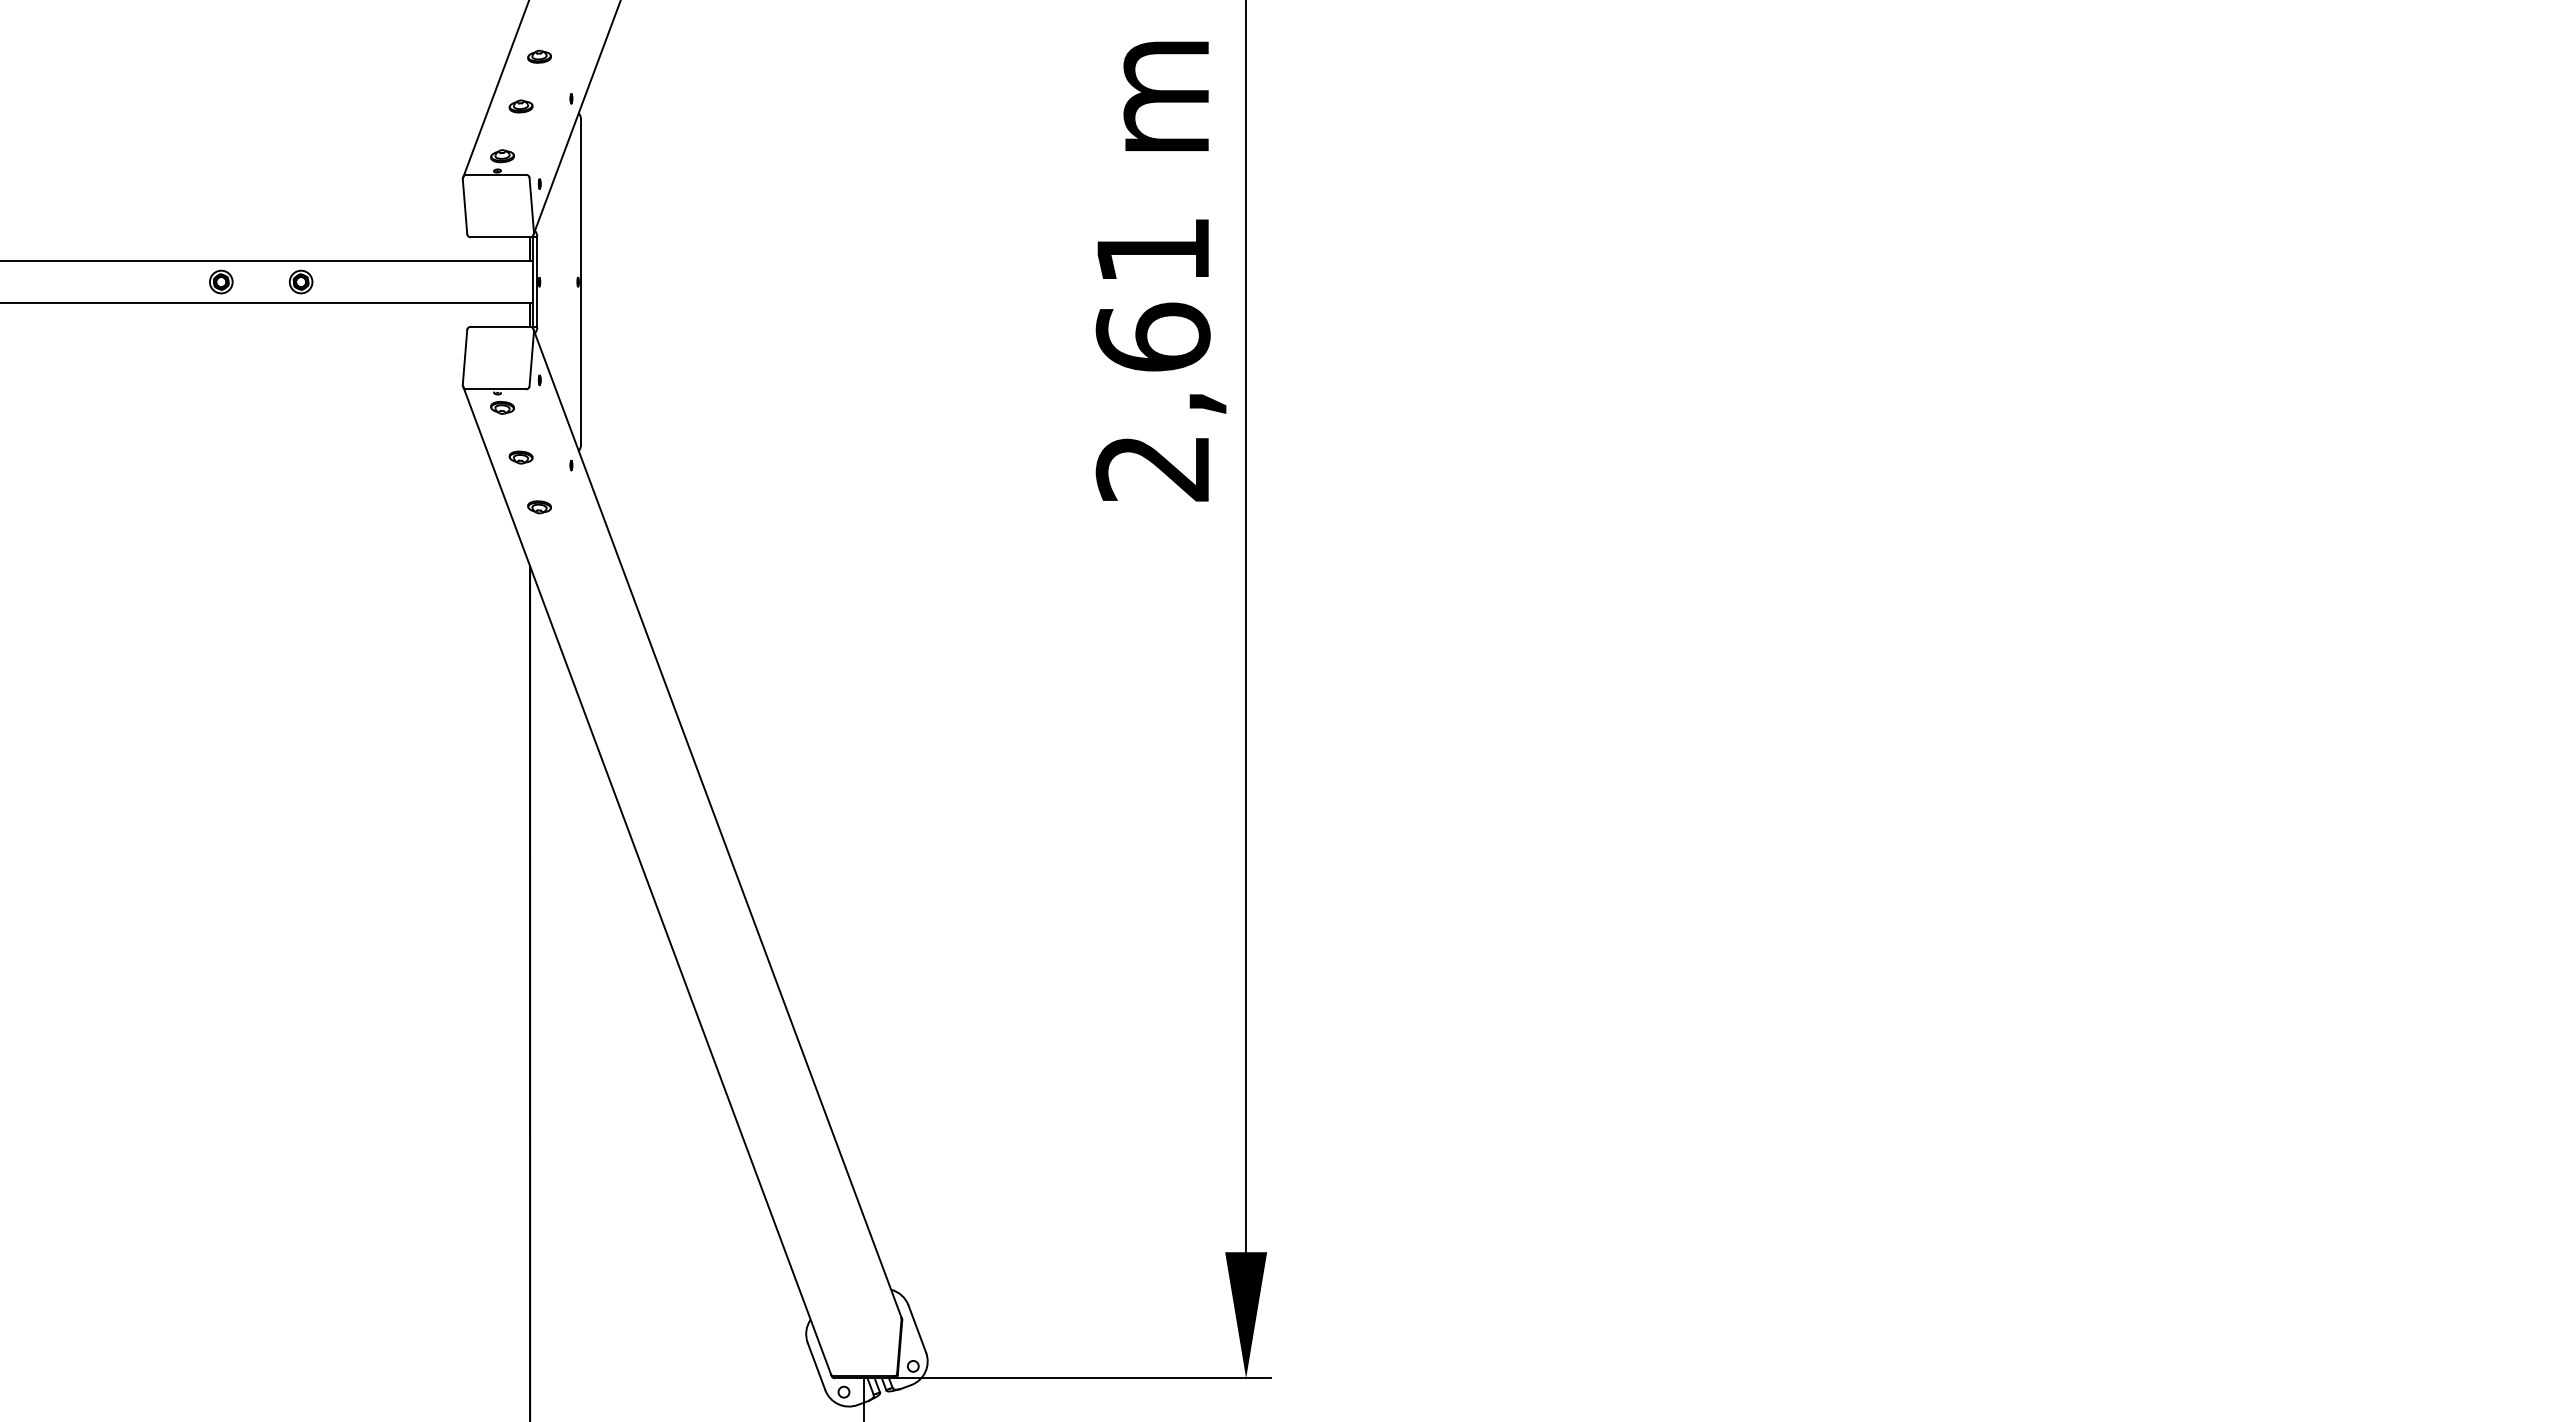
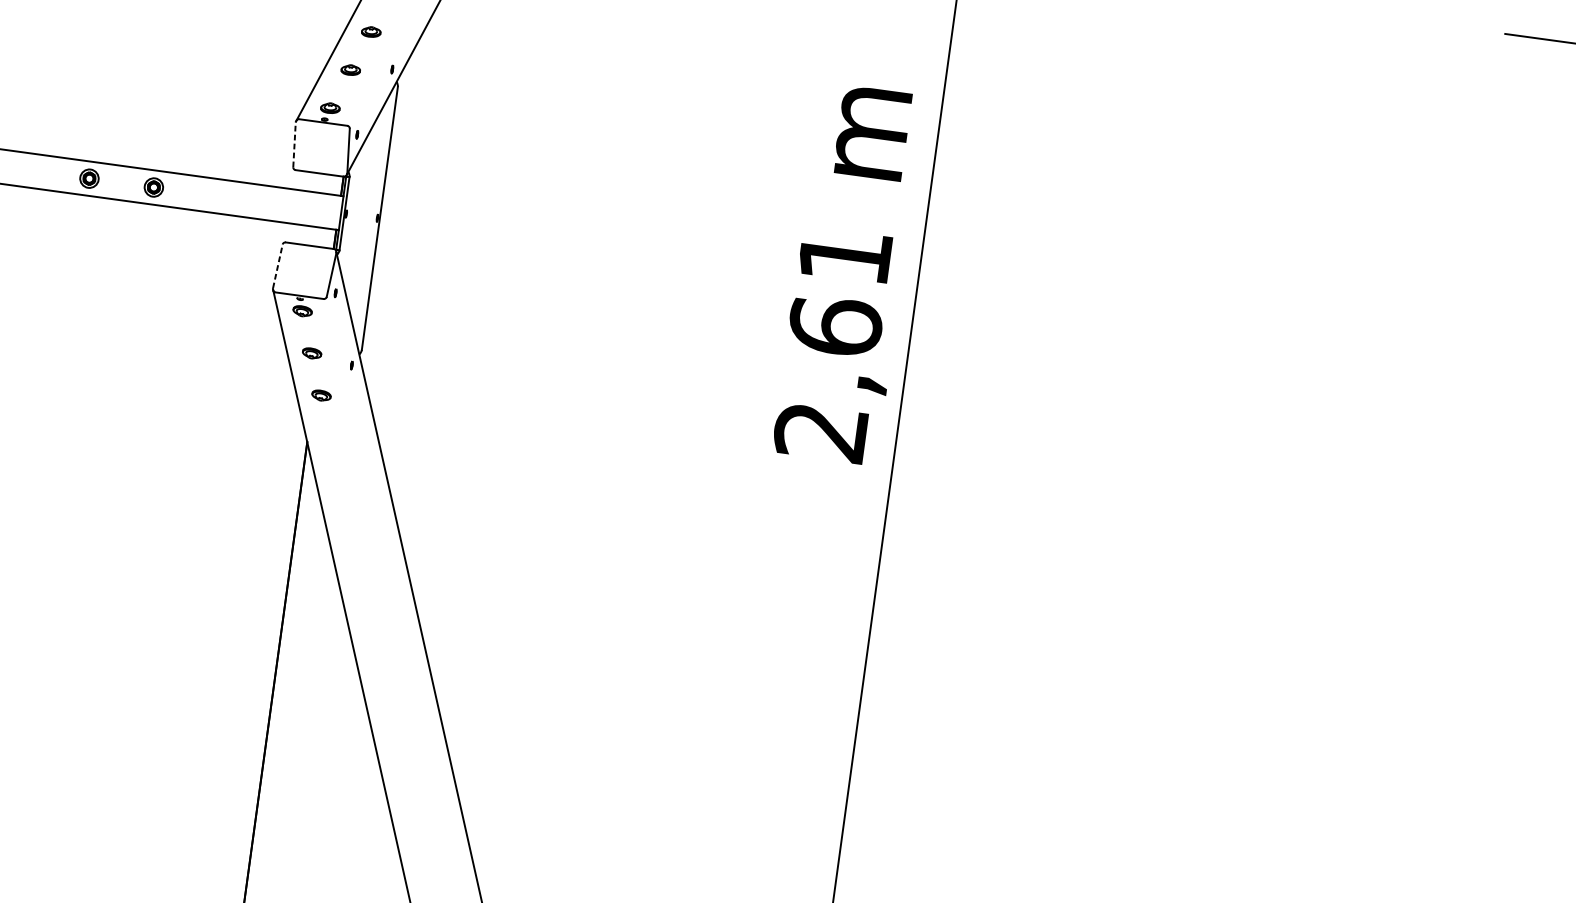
line: (465, 206) -> (294, 144), solid -> dashed
line: (465, 357) -> (278, 266), solid -> dashed

